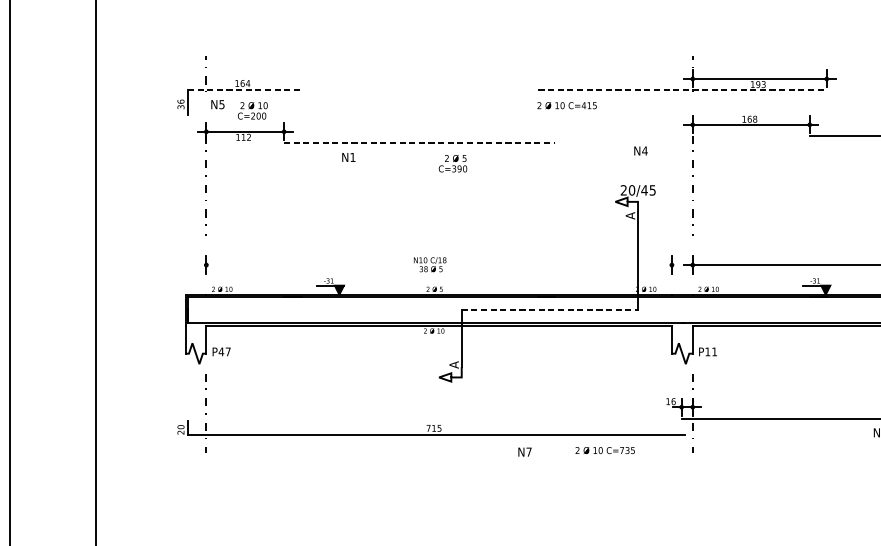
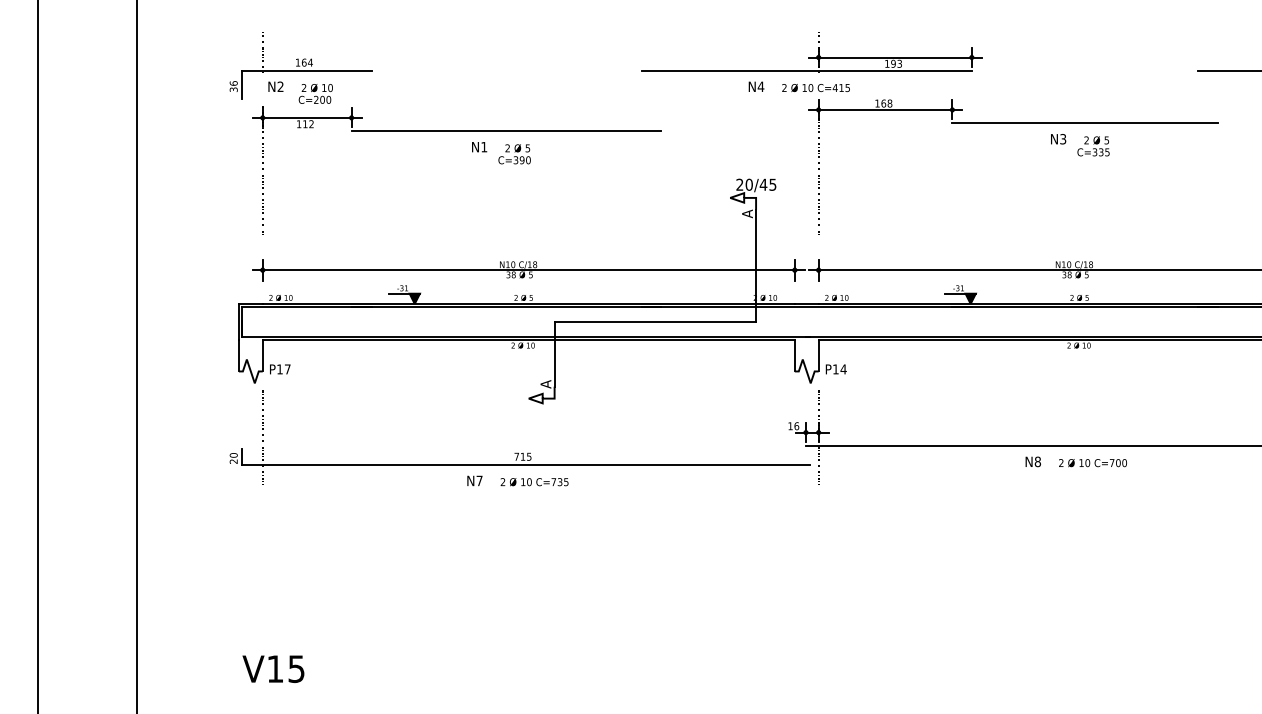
line: (245, 90) -> (307, 70), dashed -> solid
line: (683, 90) -> (807, 70), dashed -> solid
text: (221, 104) -> (280, 86), N5 -> N2
text: (566, 105) -> (815, 87), moved
line: (419, 142) -> (506, 130), dashed -> solid
text: (641, 150) -> (756, 86), moved
text: (348, 157) -> (479, 147), moved
text: (452, 163) -> (514, 154), moved
line: (438, 265) -> (528, 270), added
line: (550, 309) -> (655, 321), dashed -> solid
text: (221, 351) -> (279, 369), P47 -> P17
text: (714, 351) -> (843, 369), P11 -> P14
text: (605, 450) -> (534, 482), moved
text: (524, 451) -> (474, 480), moved

